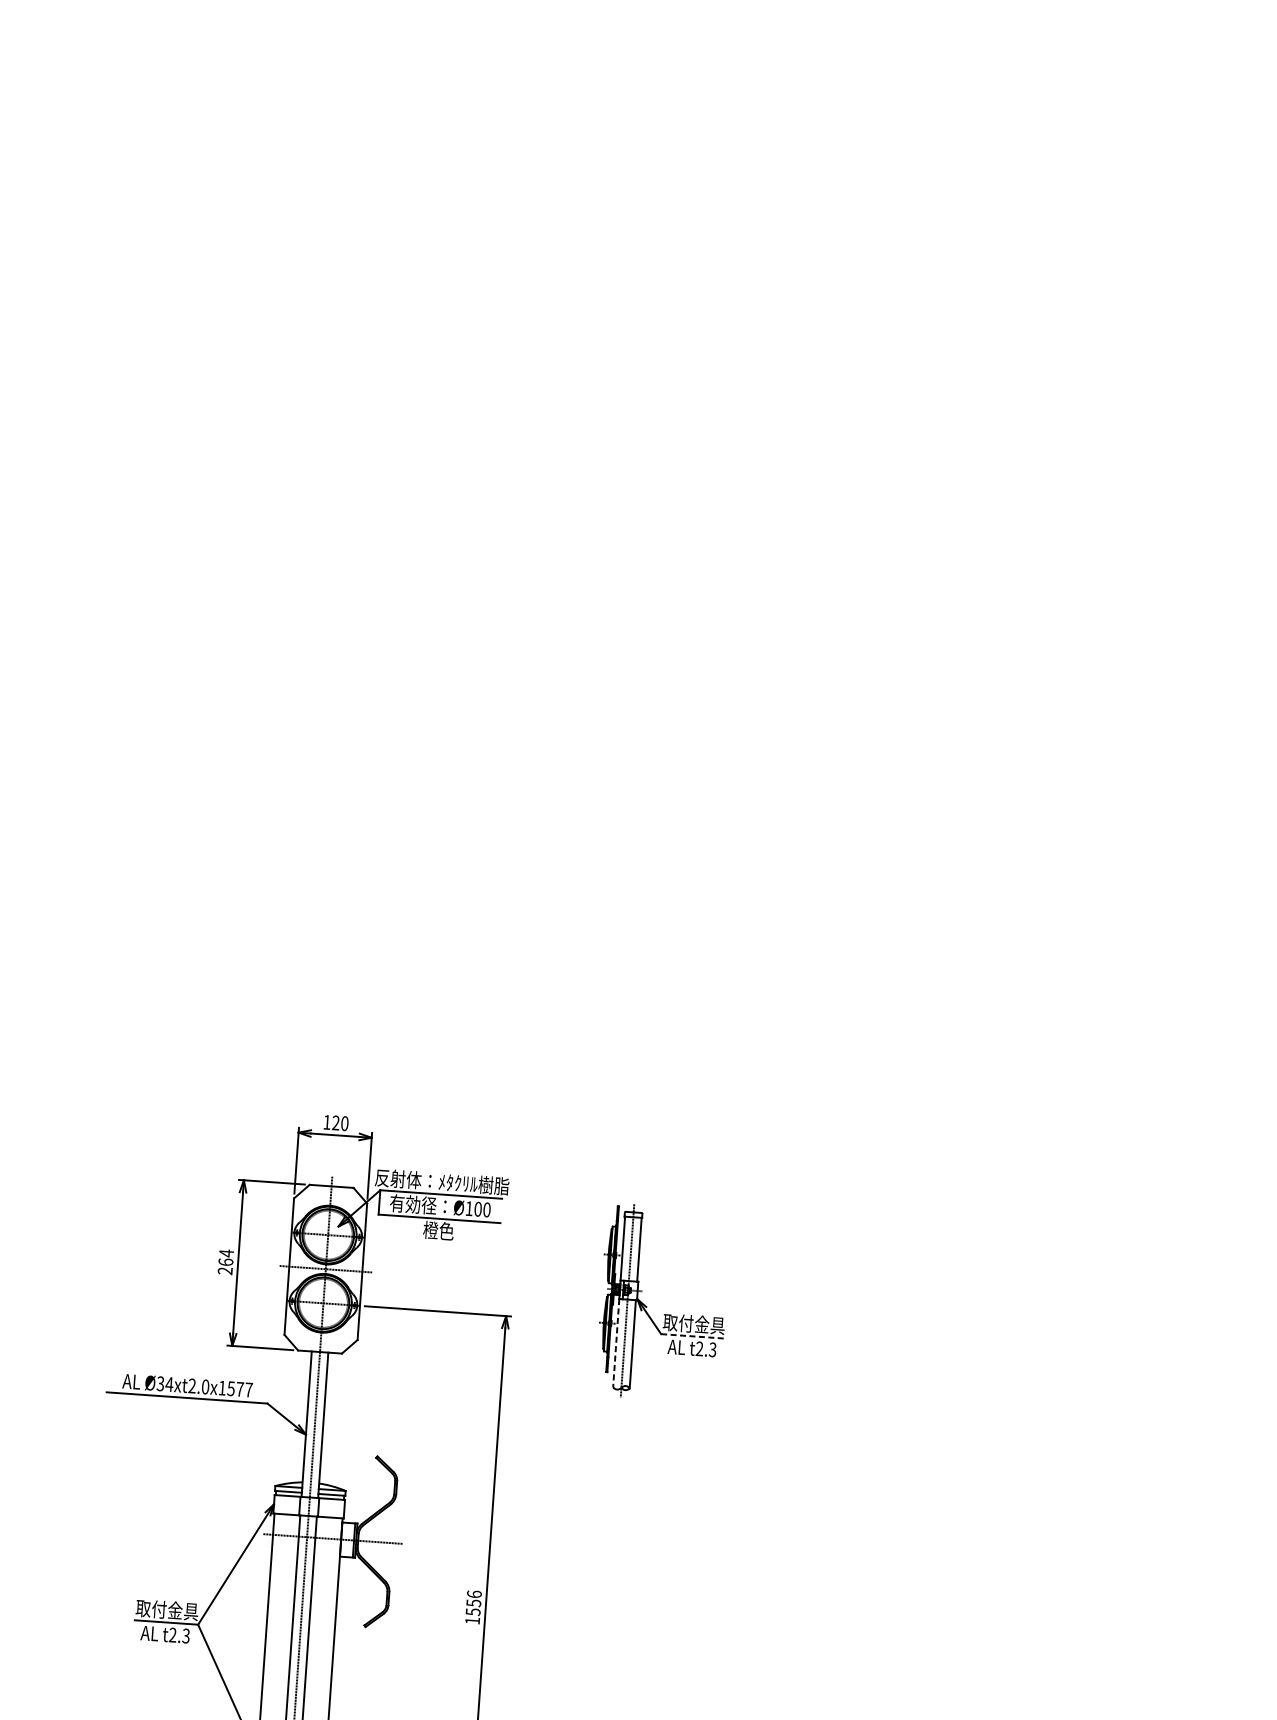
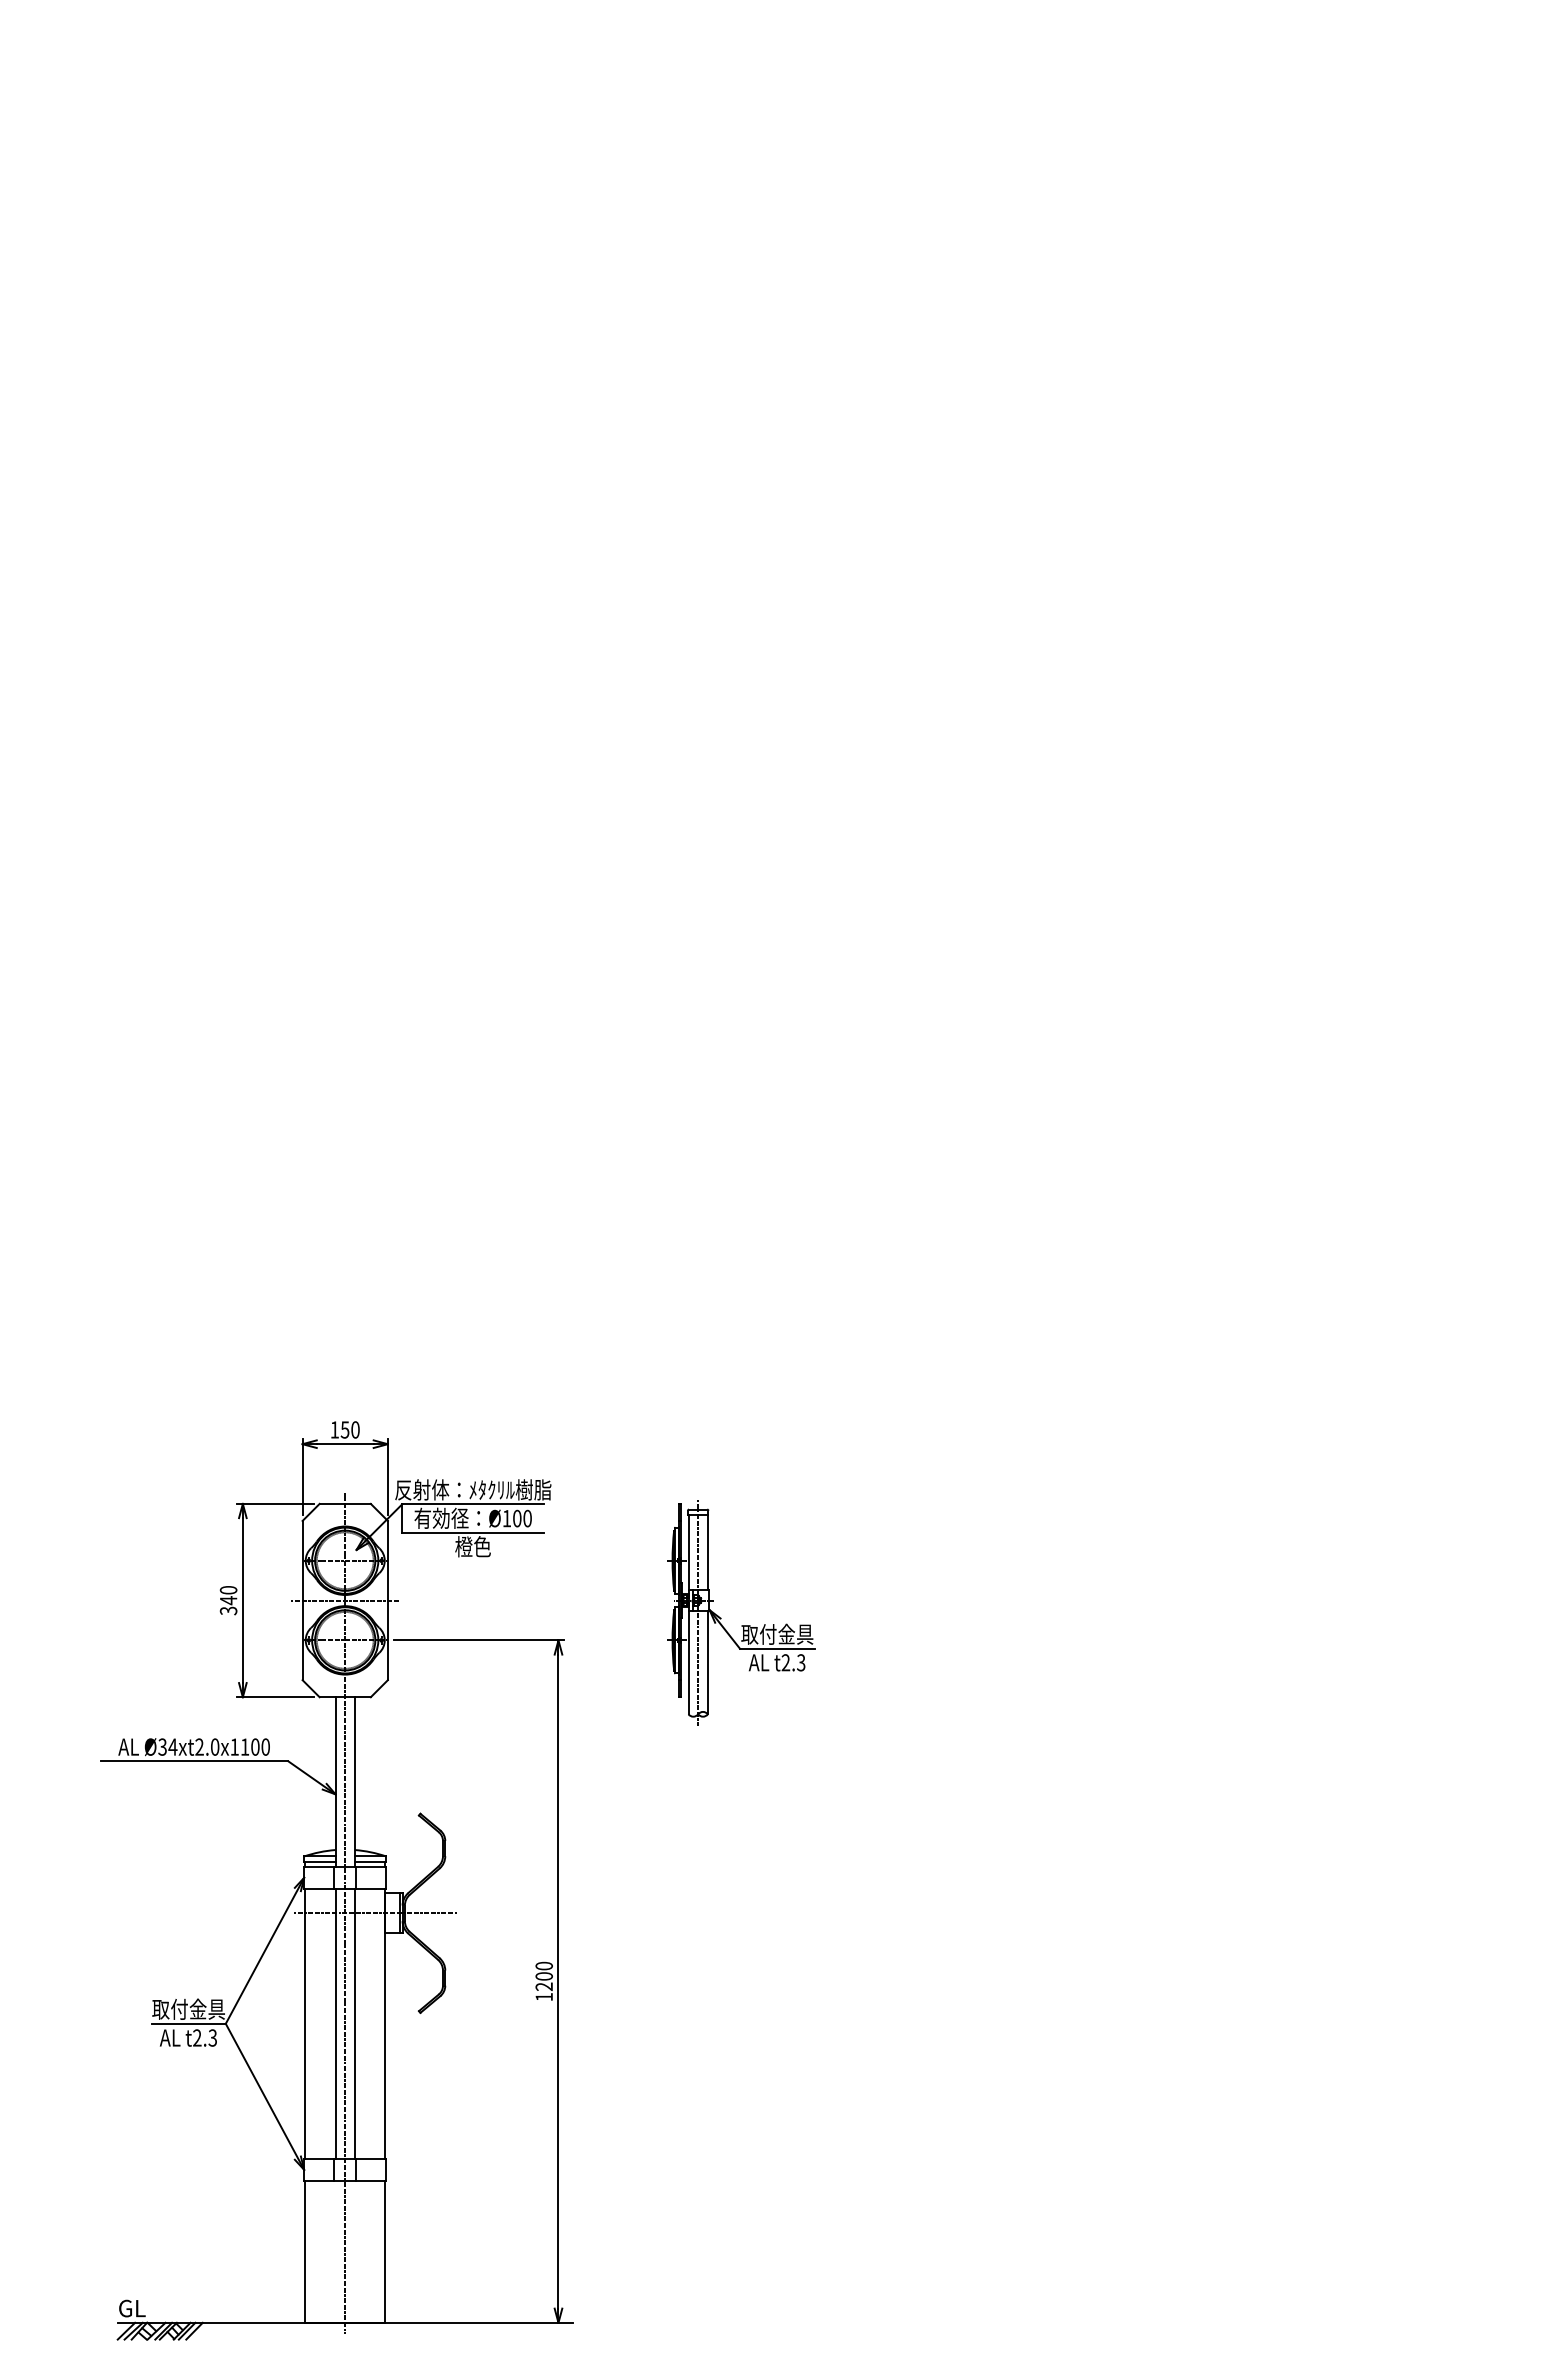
text: (335, 1122) -> (344, 1429), 120 -> 150
text: (225, 1262) -> (228, 1600), 264 -> 340
line: (693, 1336) -> (777, 1648), dashed -> solid
line: (616, 1343) -> (688, 1663), dashed -> solid
text: (239, 1388) -> (254, 1746), Ø34xt2.0x1577 -> Ø34xt2.0x1100
text: (473, 1603) -> (543, 1976), 1556 -> 1200

